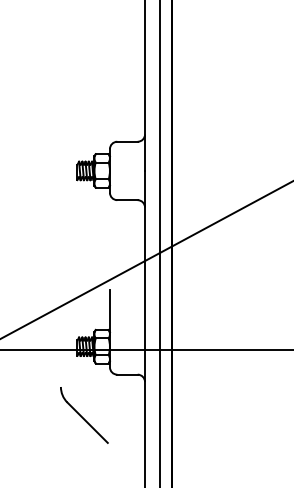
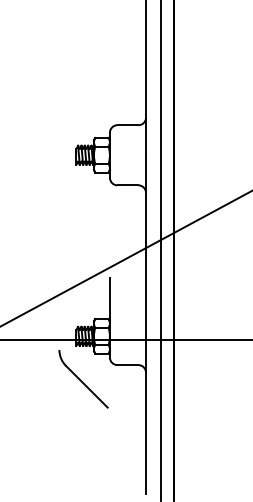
part: (84, 415) -> (83, 379), moved

